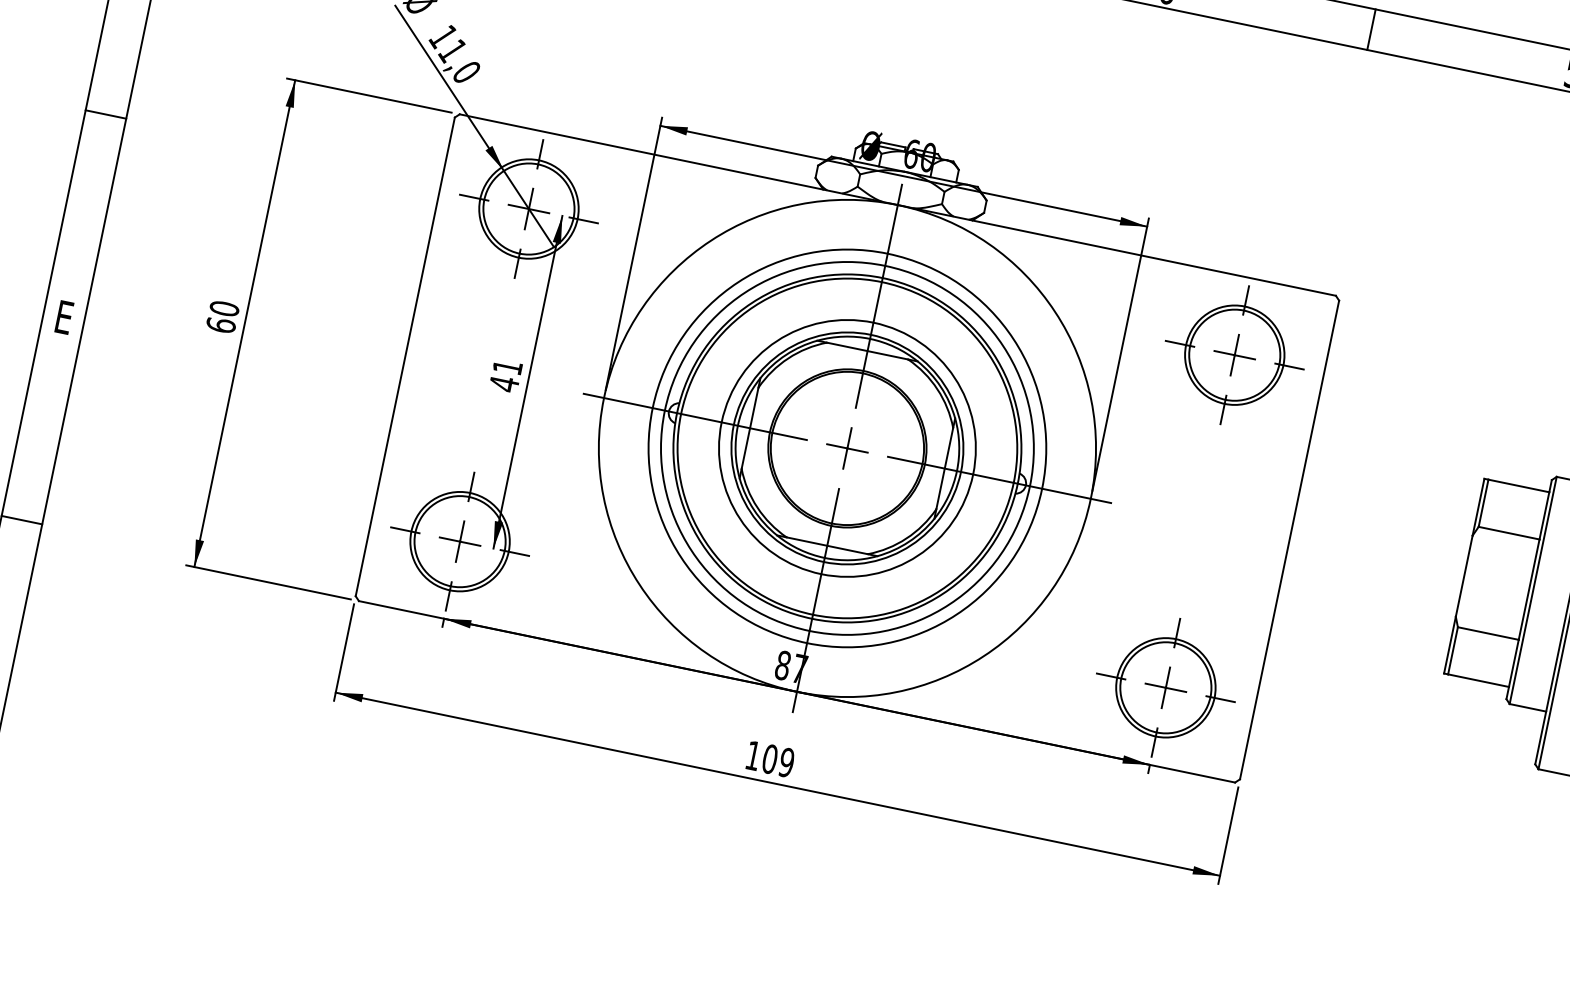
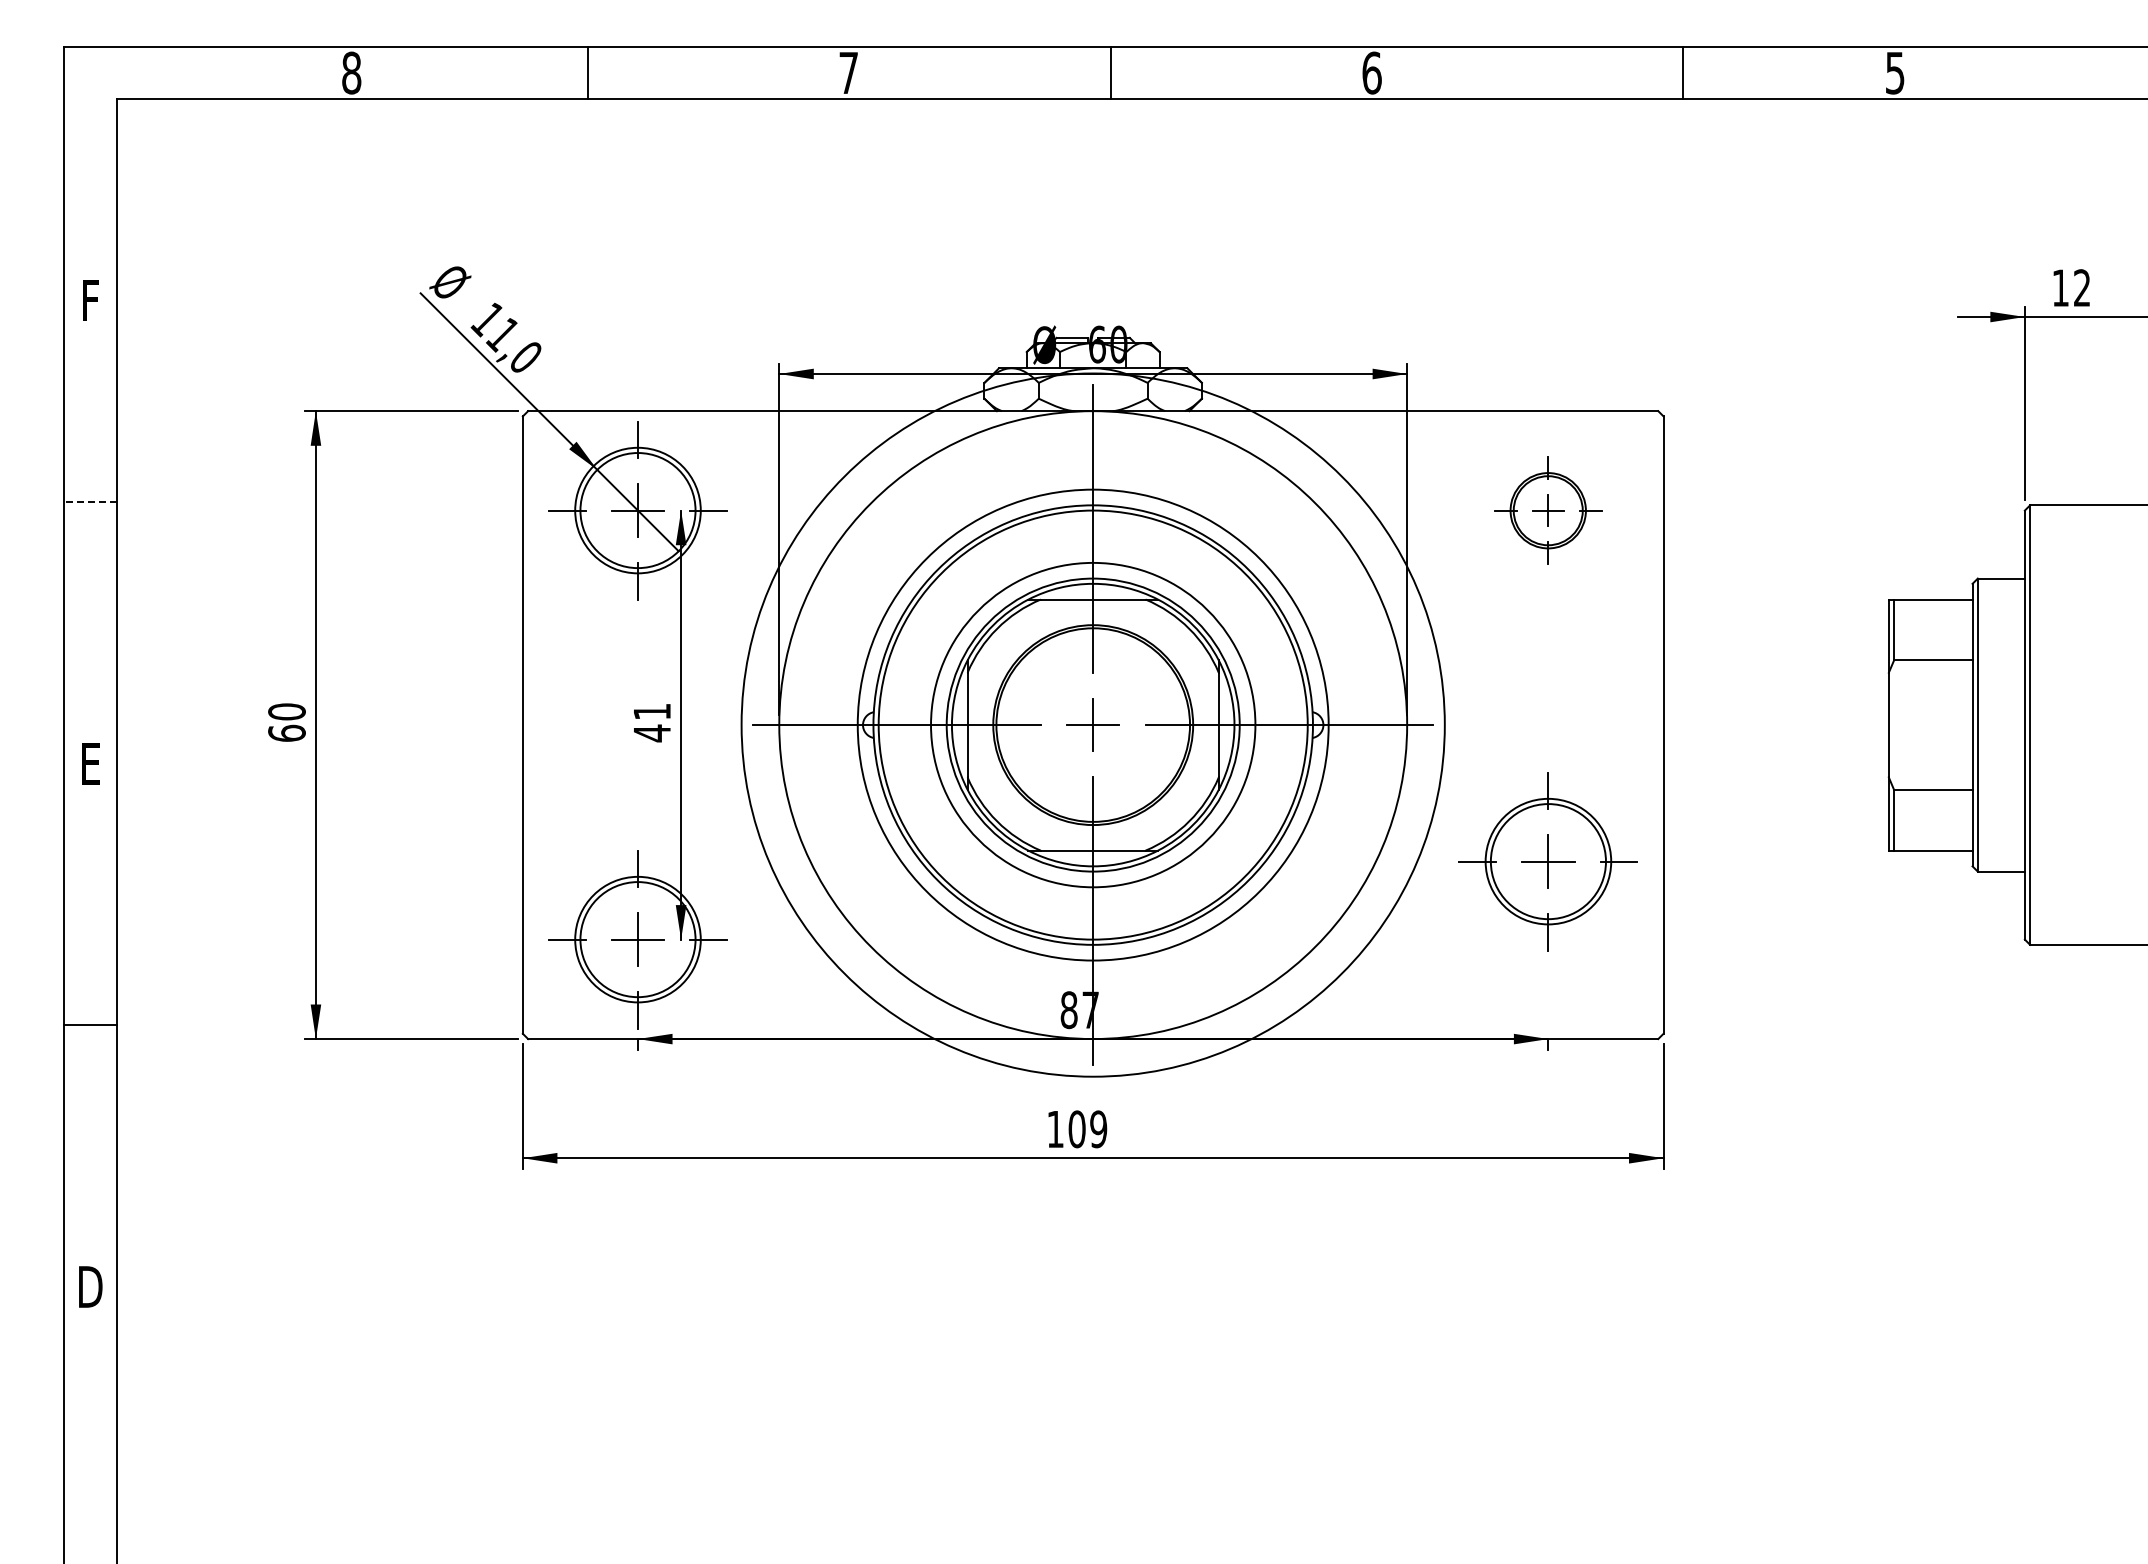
line: (1371, 29) -> (1683, 72), moved
line: (105, 114) -> (90, 502), solid -> dashed
part: (1234, 355) -> (1547, 510), size x0.6
circle: (847, 448) -> (1093, 724), size x1.4
part: (1165, 687) -> (1547, 861), moved

